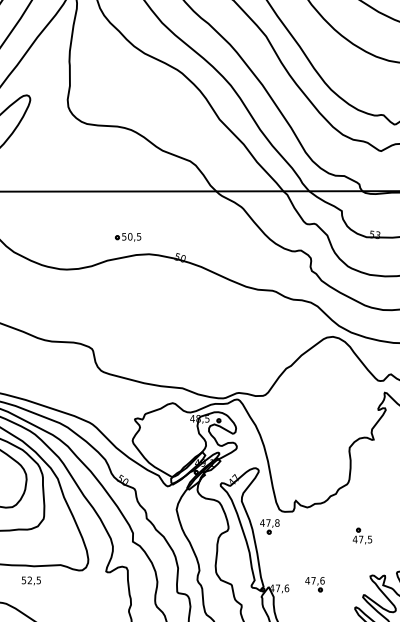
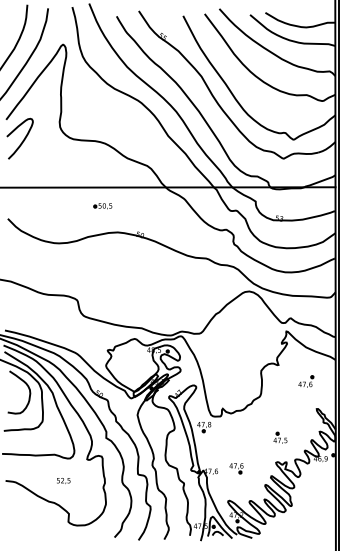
part: (127, 237) -> (102, 206), moved
part: (362, 535) -> (280, 437), moved
text: (31, 580) -> (63, 480), moved

